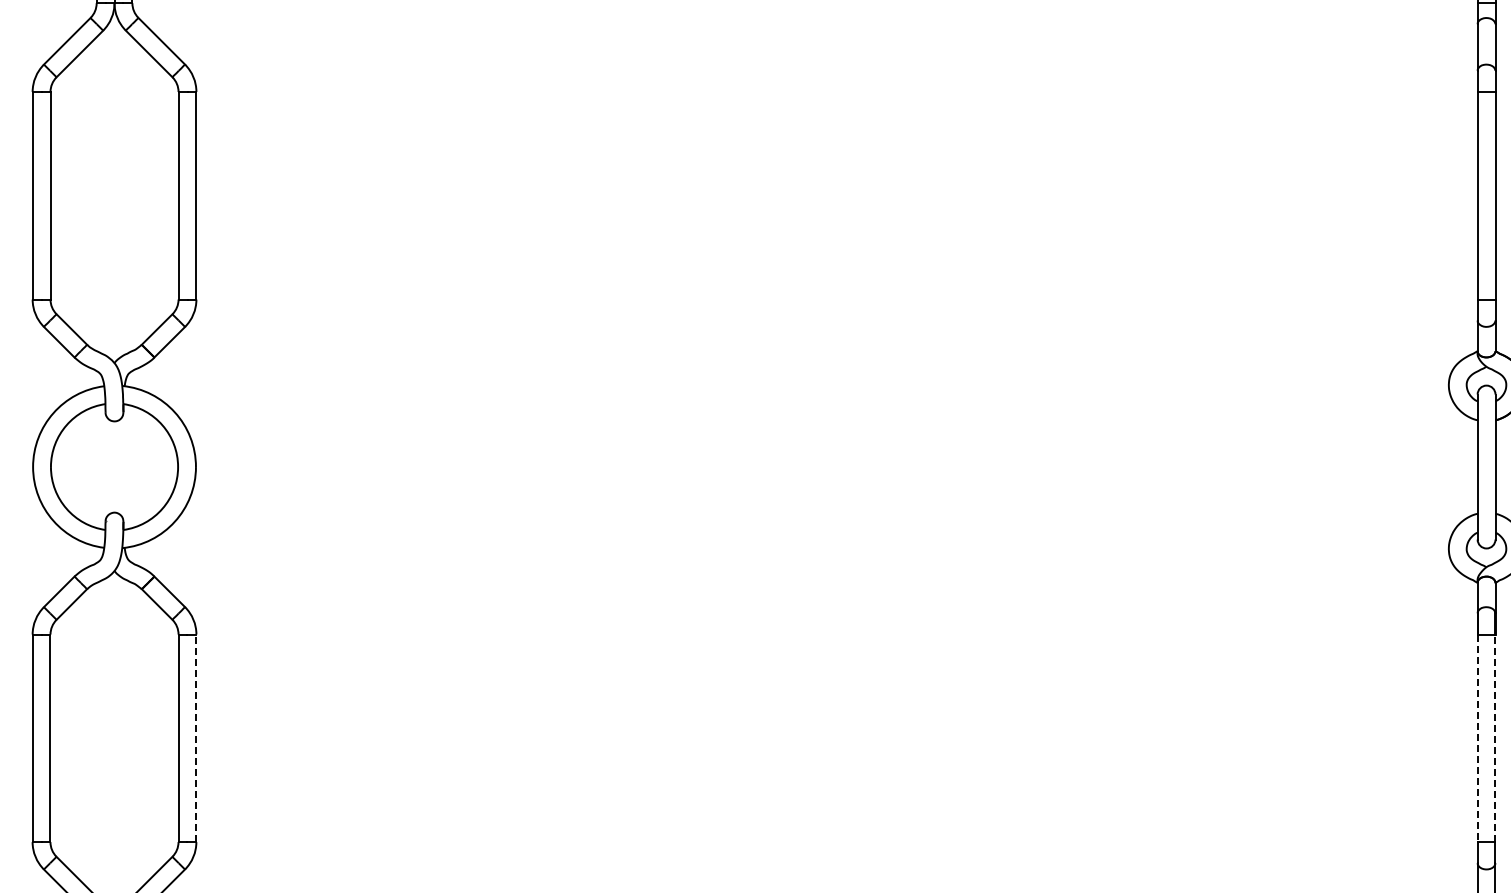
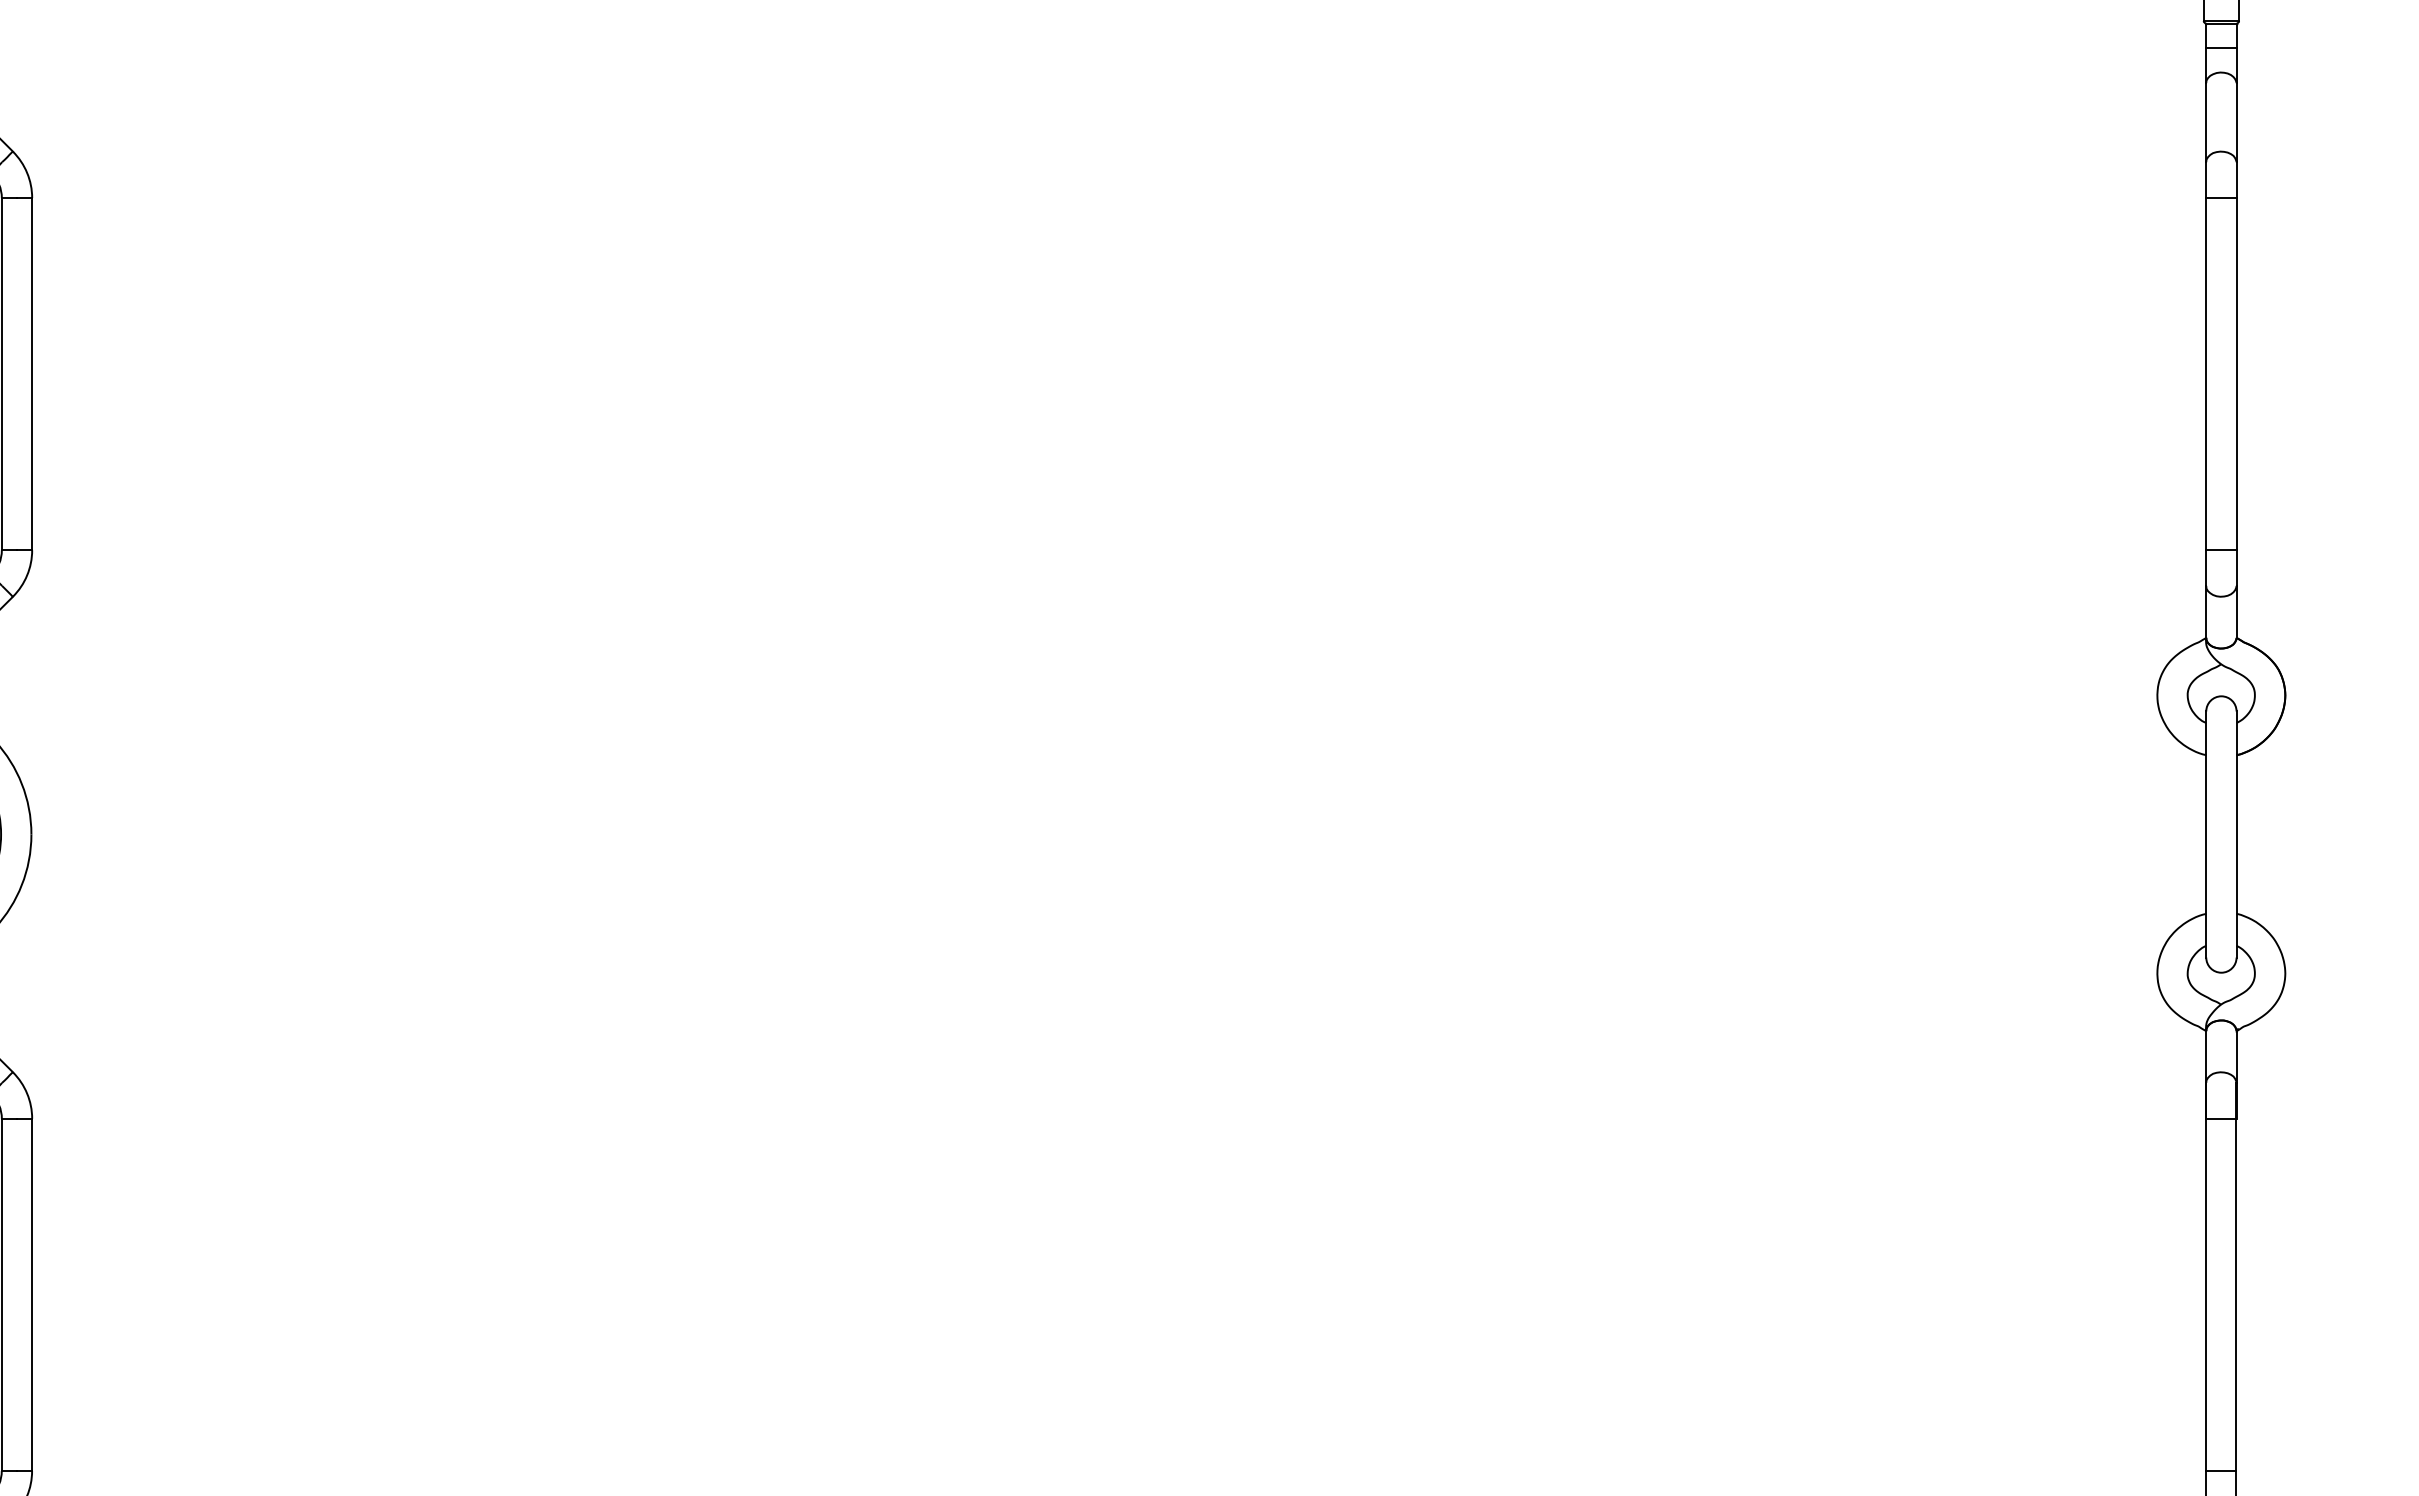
line: (196, 738) -> (32, 1295), dashed -> solid
line: (1477, 738) -> (2206, 1295), dashed -> solid
line: (1495, 738) -> (2236, 1295), dashed -> solid

